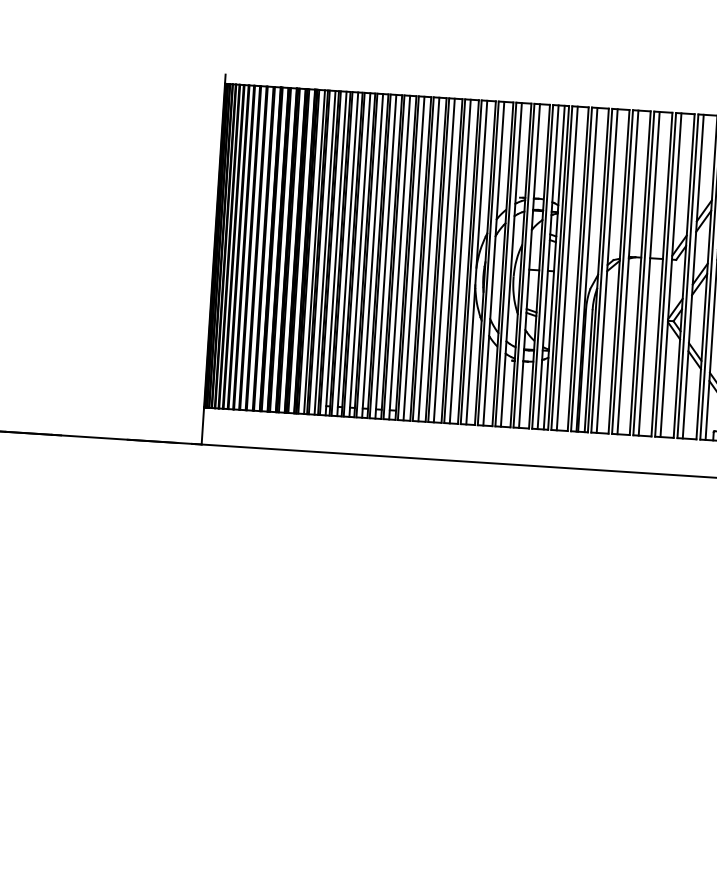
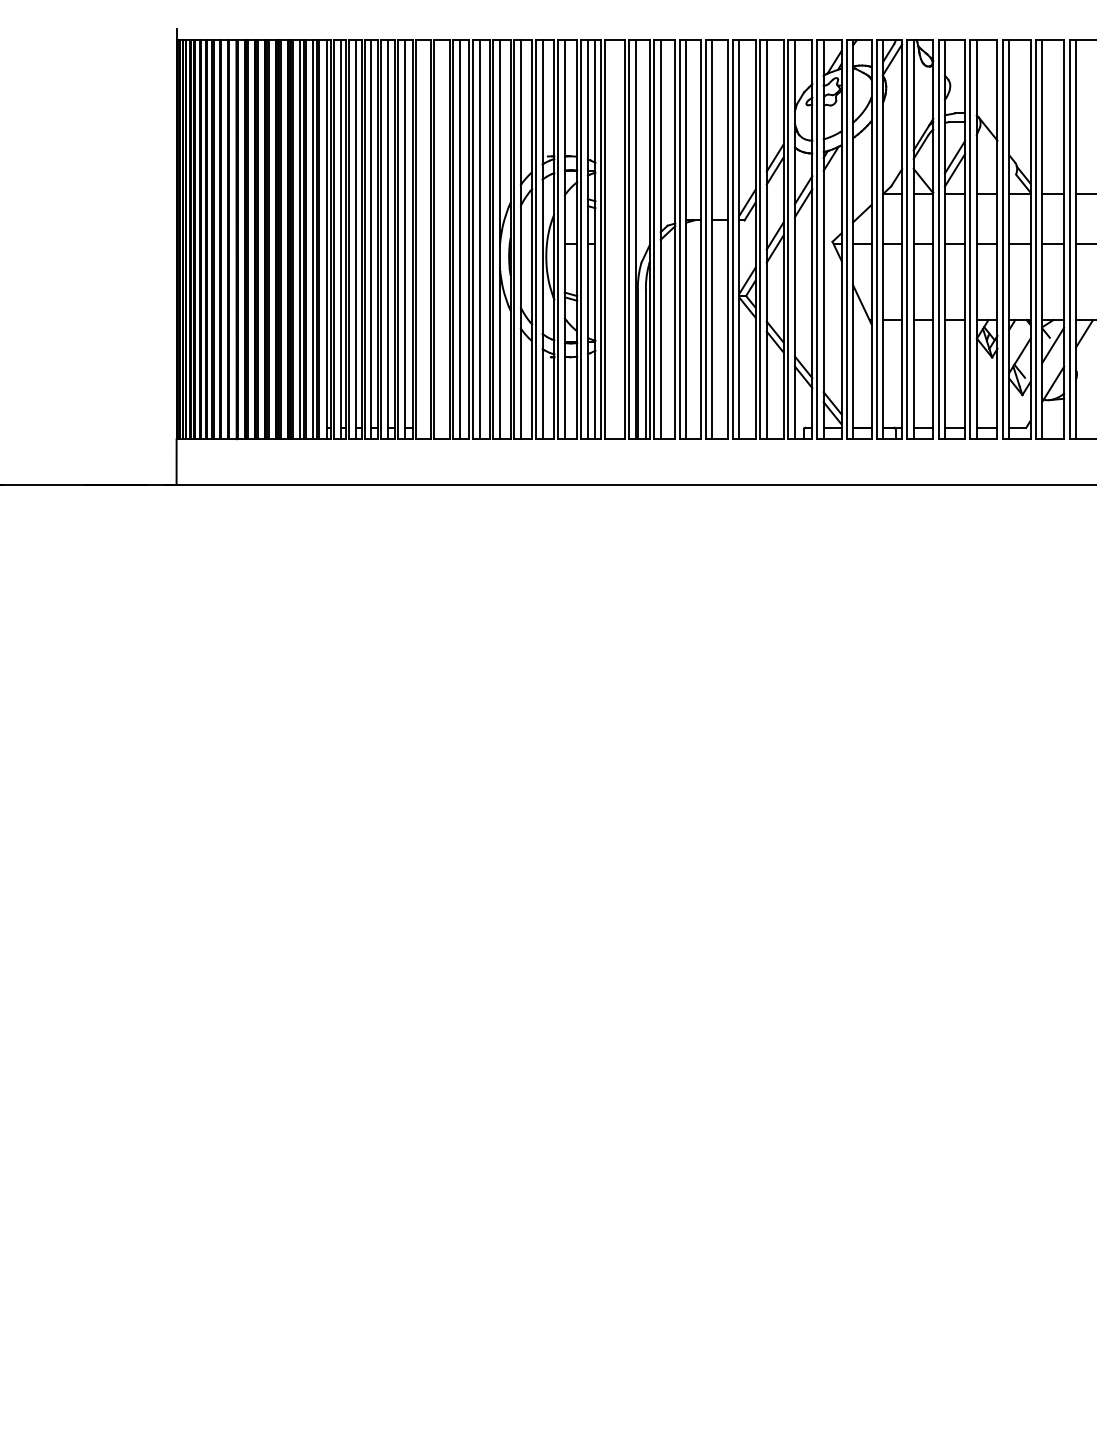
line: (413, 258) -> (422, 239), removed
line: (428, 259) -> (440, 239), removed
line: (567, 268) -> (611, 239), removed

